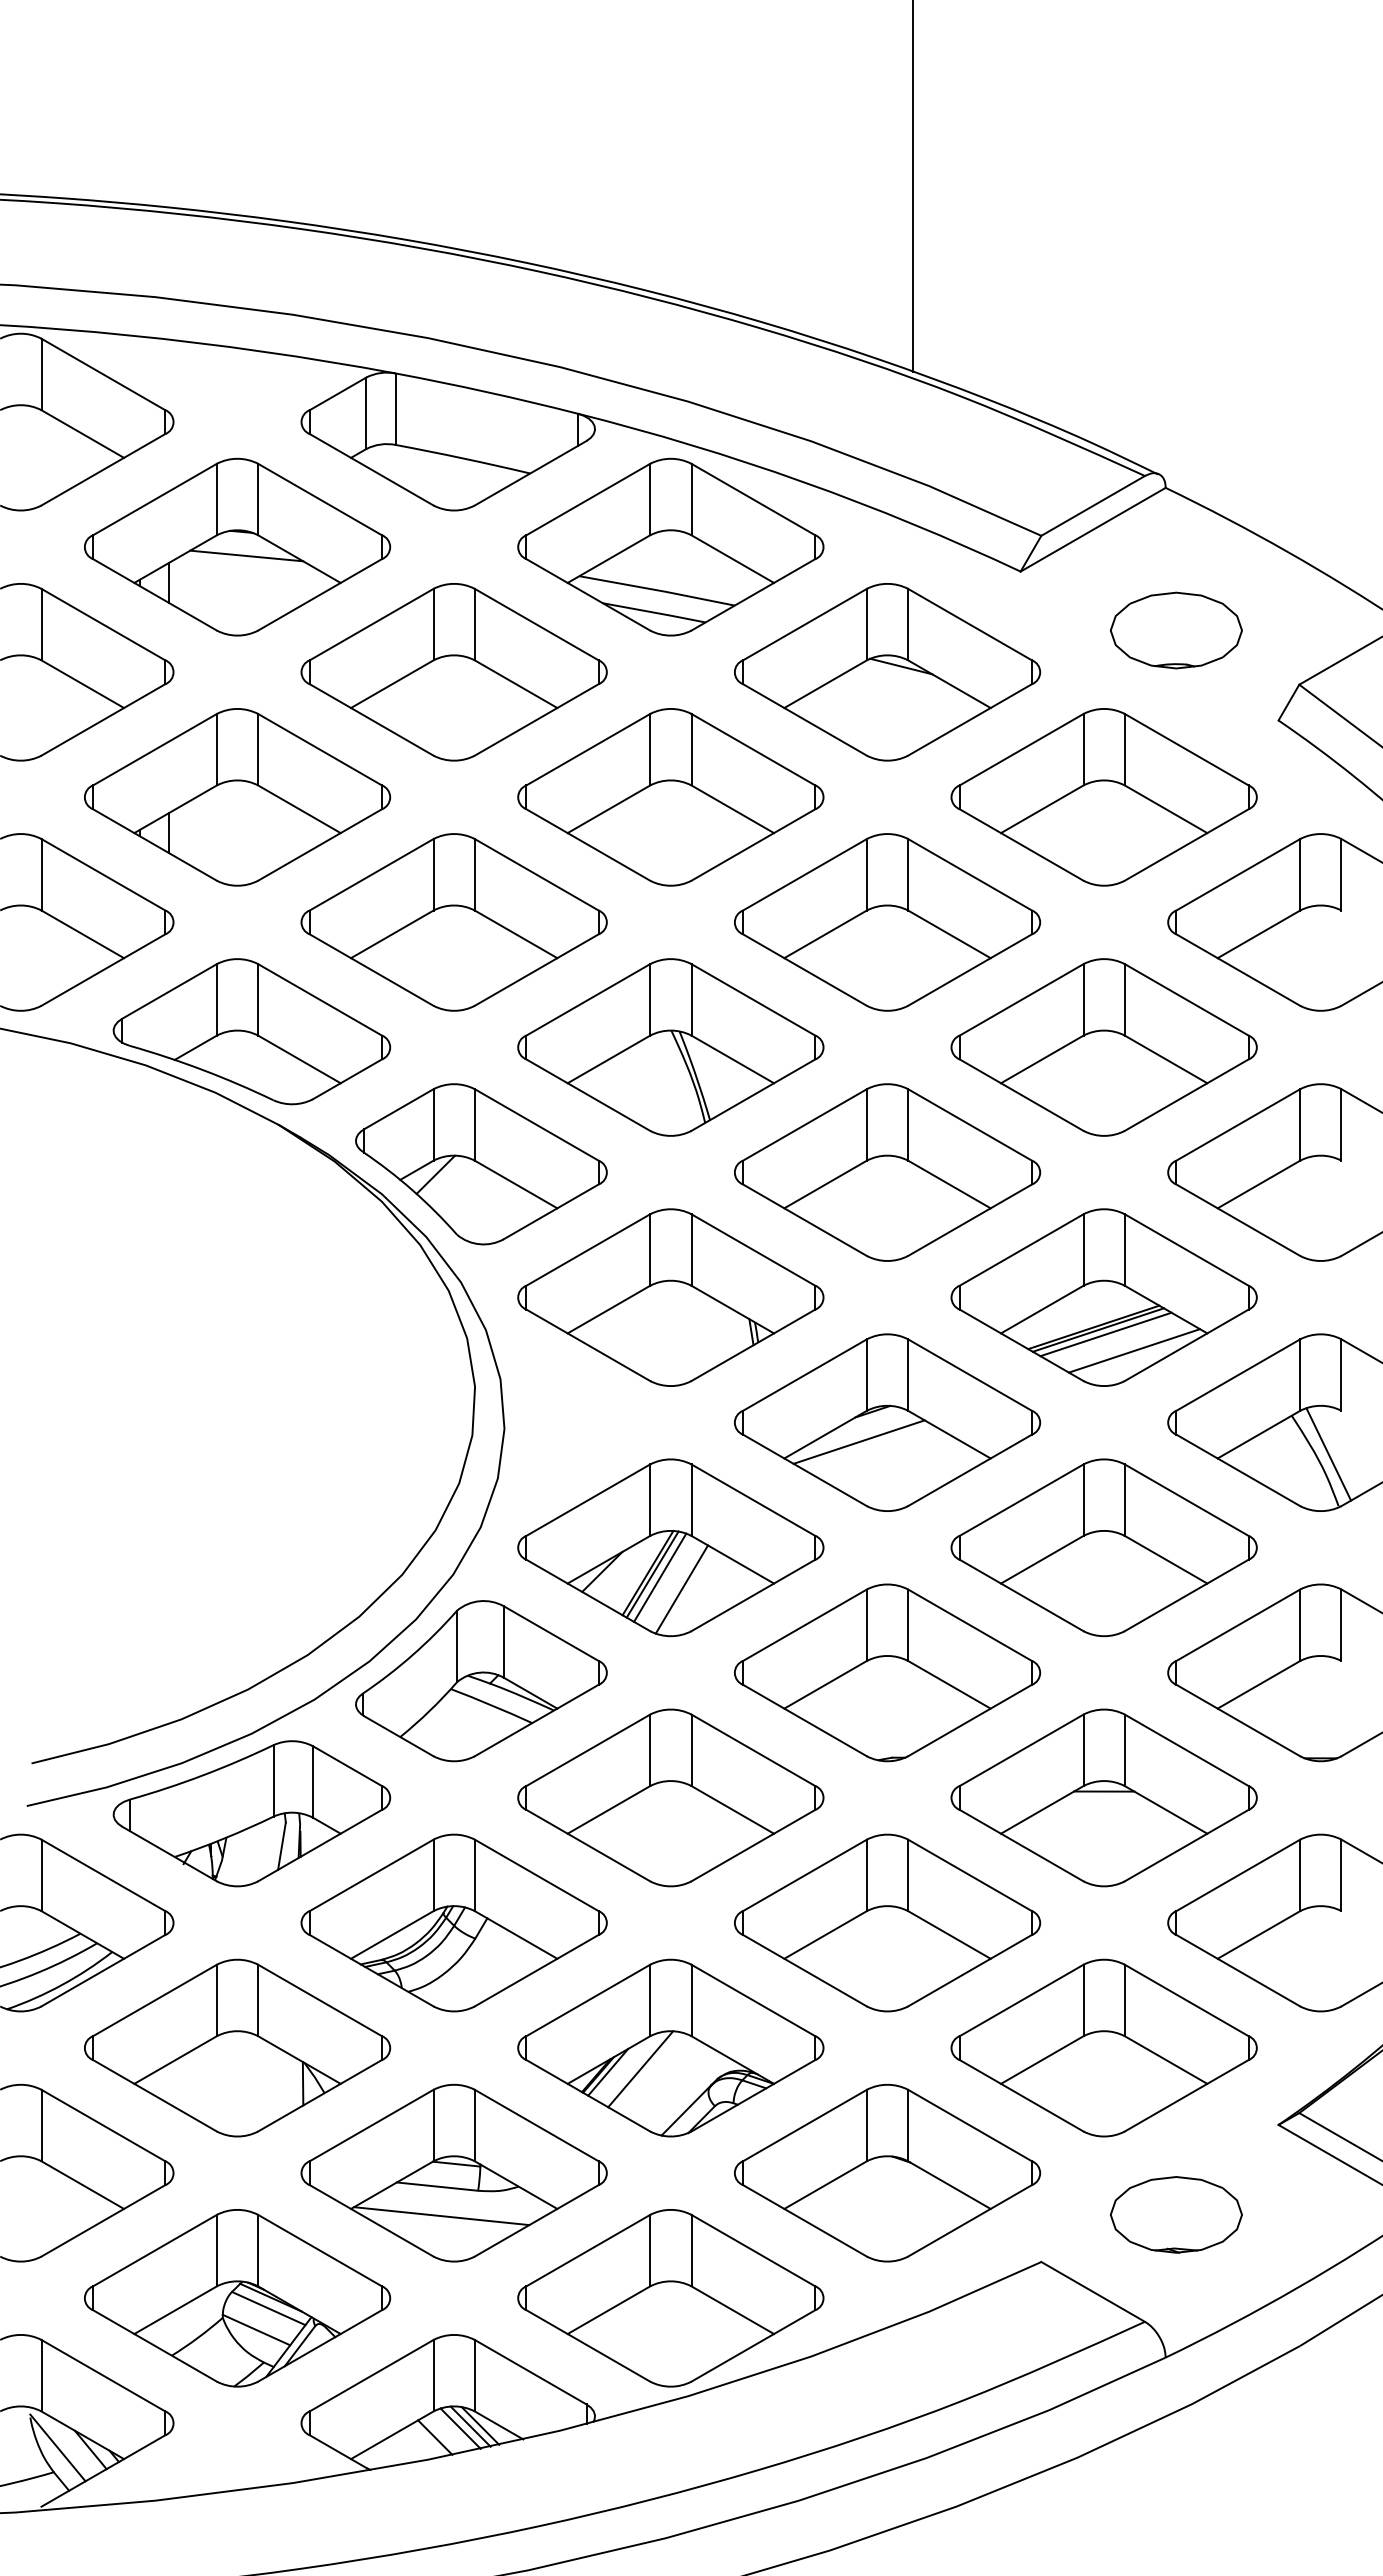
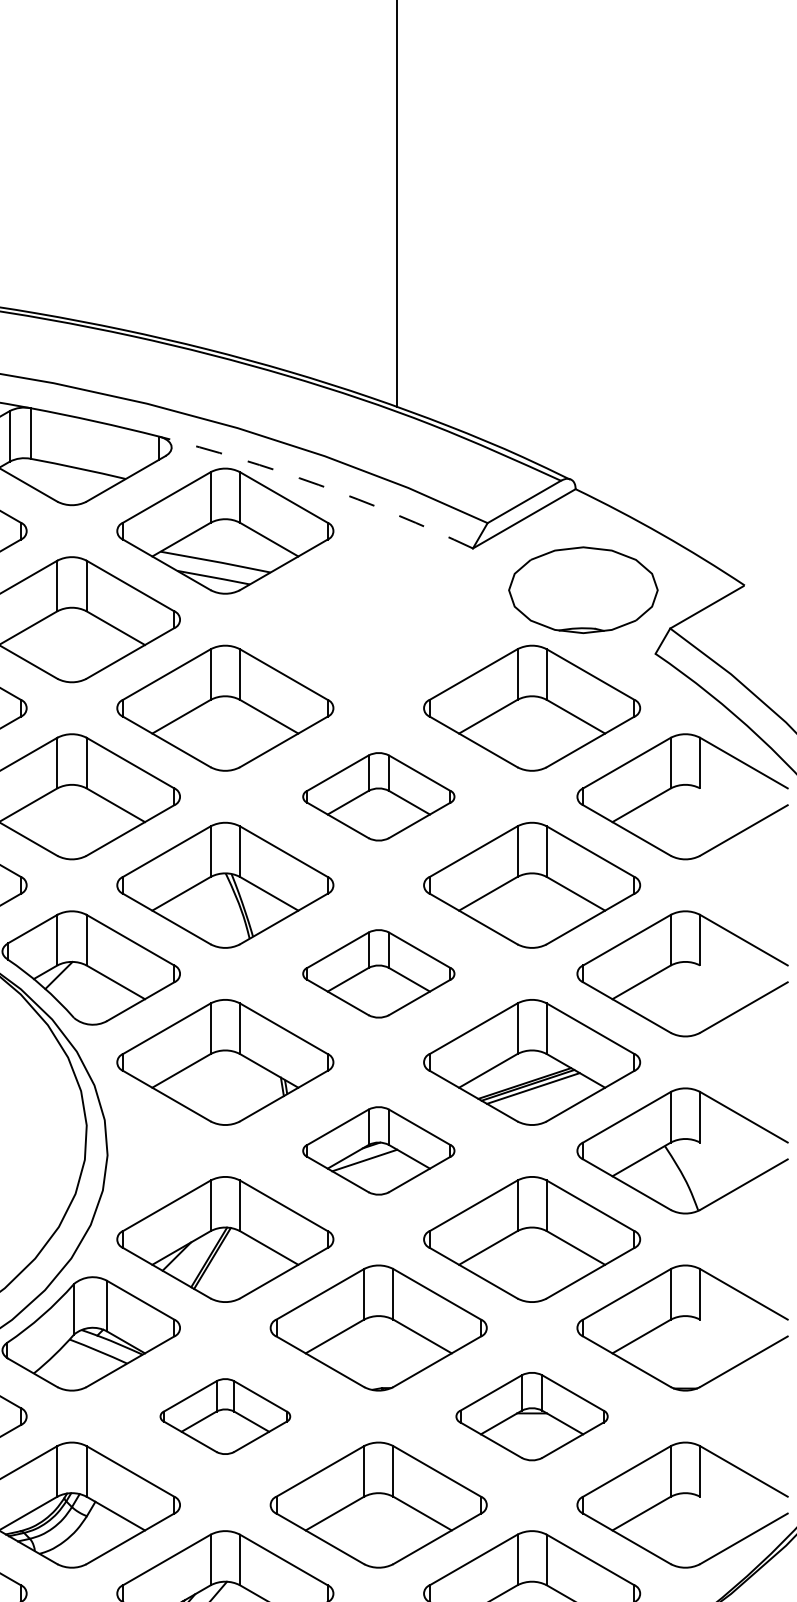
arc: (803, 481) -> (319, 484), solid -> dashed
part: (1175, 630) -> (582, 590), size x1.6
part: (887, 672) -> (378, 619), removed
part: (887, 922) -> (378, 796), size x0.7
part: (887, 1172) -> (378, 973), size x0.7
line: (1134, 1350) -> (553, 1099), removed
part: (887, 1422) -> (378, 1150), size x0.7
line: (1328, 1454) -> (690, 1173), removed
line: (660, 1577) -> (218, 1260), removed
line: (681, 1589) -> (232, 1269), removed
part: (670, 1797) -> (225, 1416), size x0.6
part: (1103, 1797) -> (531, 1416), size x0.7

